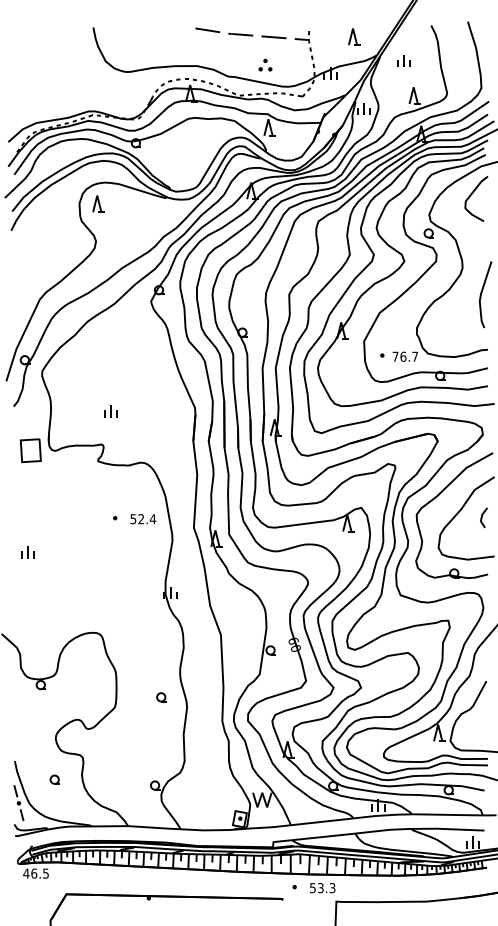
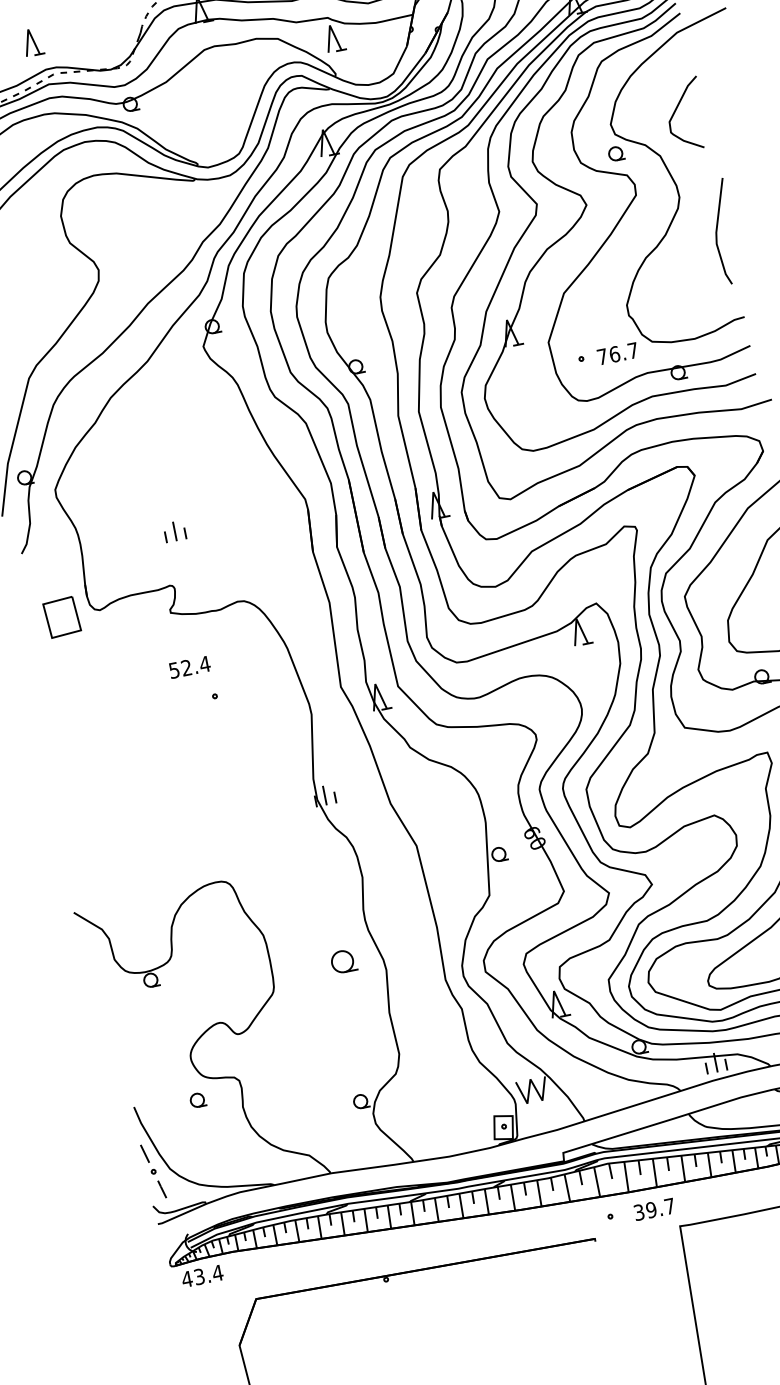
curve: (472, 194) -> (677, 109), moved
part: (98, 203) -> (32, 41), moved
text: (143, 519) -> (190, 667), moved
part: (27, 552) -> (88, 777), removed
part: (161, 697) -> (343, 962), size x1.6
part: (54, 779) -> (197, 1100), moved
text: (40, 873) -> (209, 1274), 46.5 -> 43.4
text: (322, 888) -> (654, 1210), 53.3 -> 39.7

